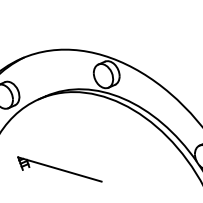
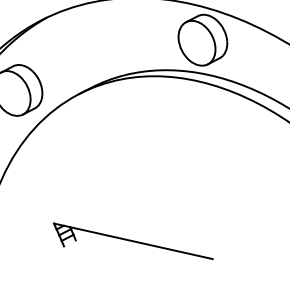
part: (59, 169) -> (132, 241), moved

